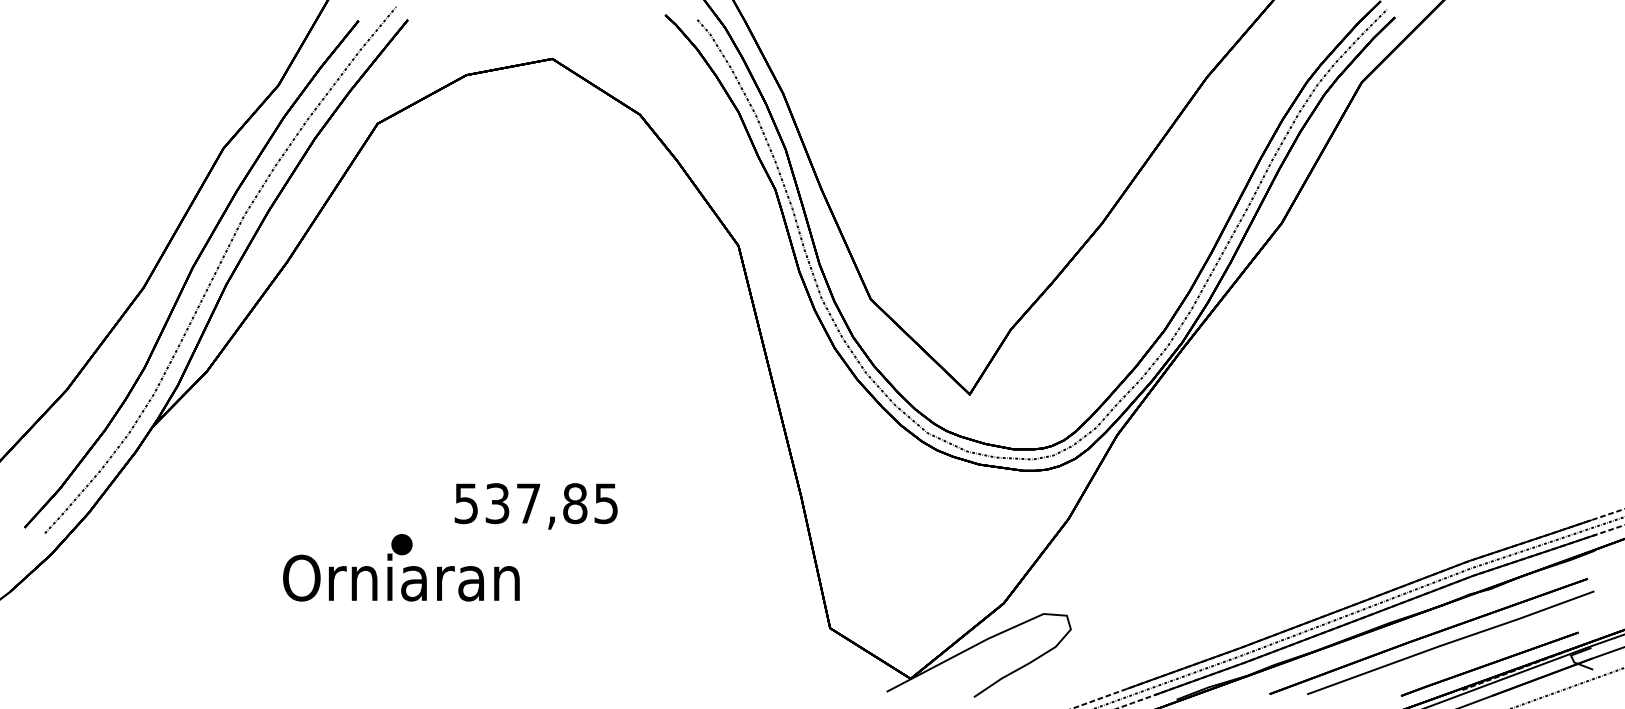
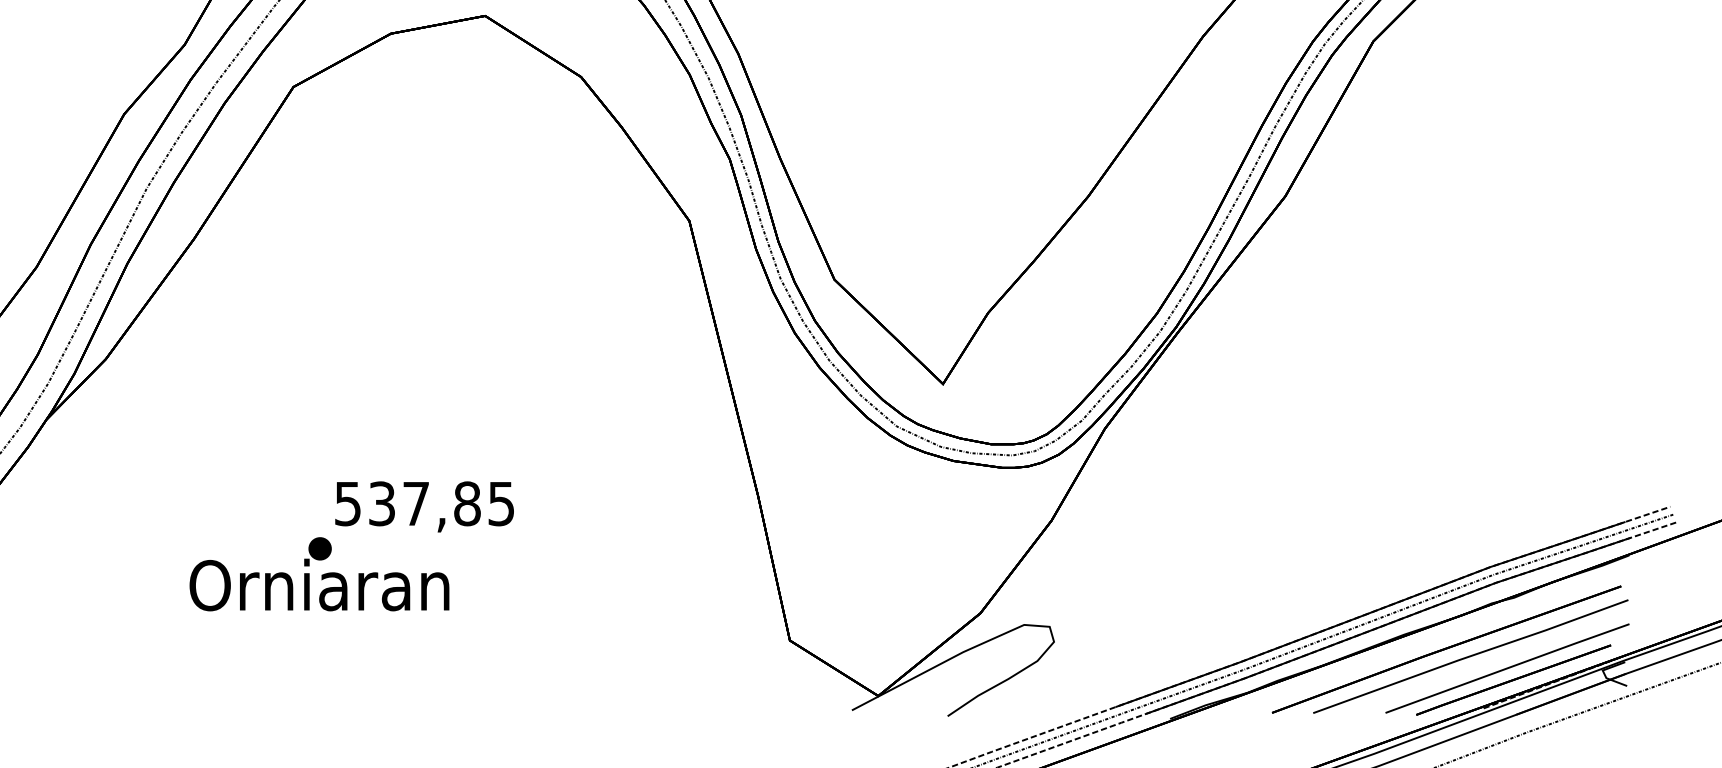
text: (535, 506) -> (423, 506), moved
line: (1483, 653) -> (1506, 668), added

